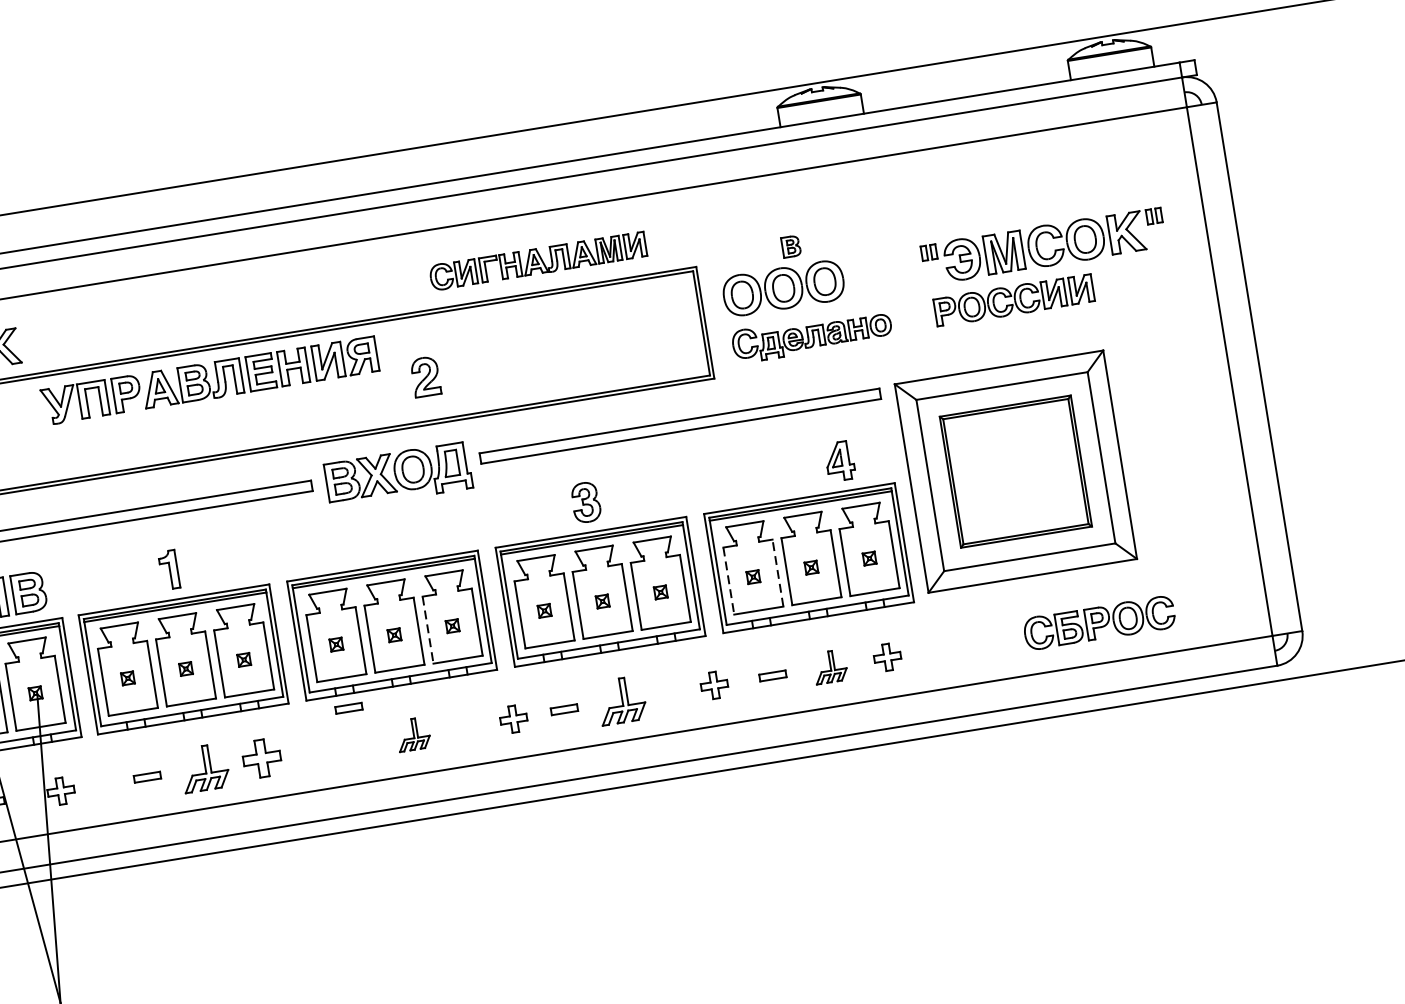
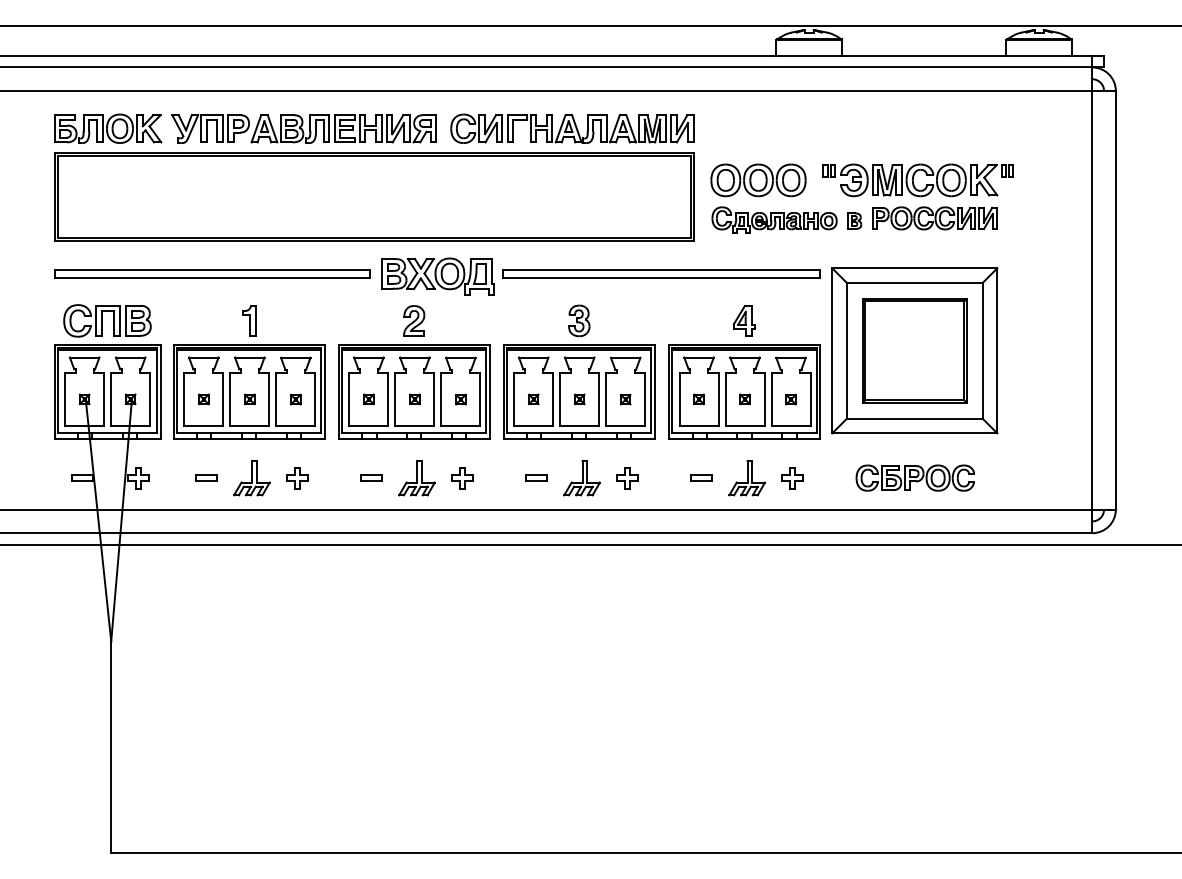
part: (791, 245) -> (854, 220), moved
part: (1042, 246) -> (917, 180), moved
part: (538, 260) -> (572, 128), size x1.43
part: (425, 376) -> (414, 320), moved
part: (208, 380) -> (303, 128), moved
part: (838, 461) -> (743, 320), moved
line: (777, 573) -> (718, 399), dashed -> solid
line: (728, 581) -> (679, 399), dashed -> solid
part: (1098, 622) -> (914, 477), moved
line: (428, 629) -> (441, 399), dashed -> solid
part: (829, 667) -> (746, 478), size x1.43
part: (714, 685) -> (627, 478), moved
part: (348, 707) -> (371, 477), moved
part: (513, 719) -> (462, 478), moved
part: (412, 734) -> (416, 478), size x1.43
part: (262, 759) -> (297, 478), size x0.71

